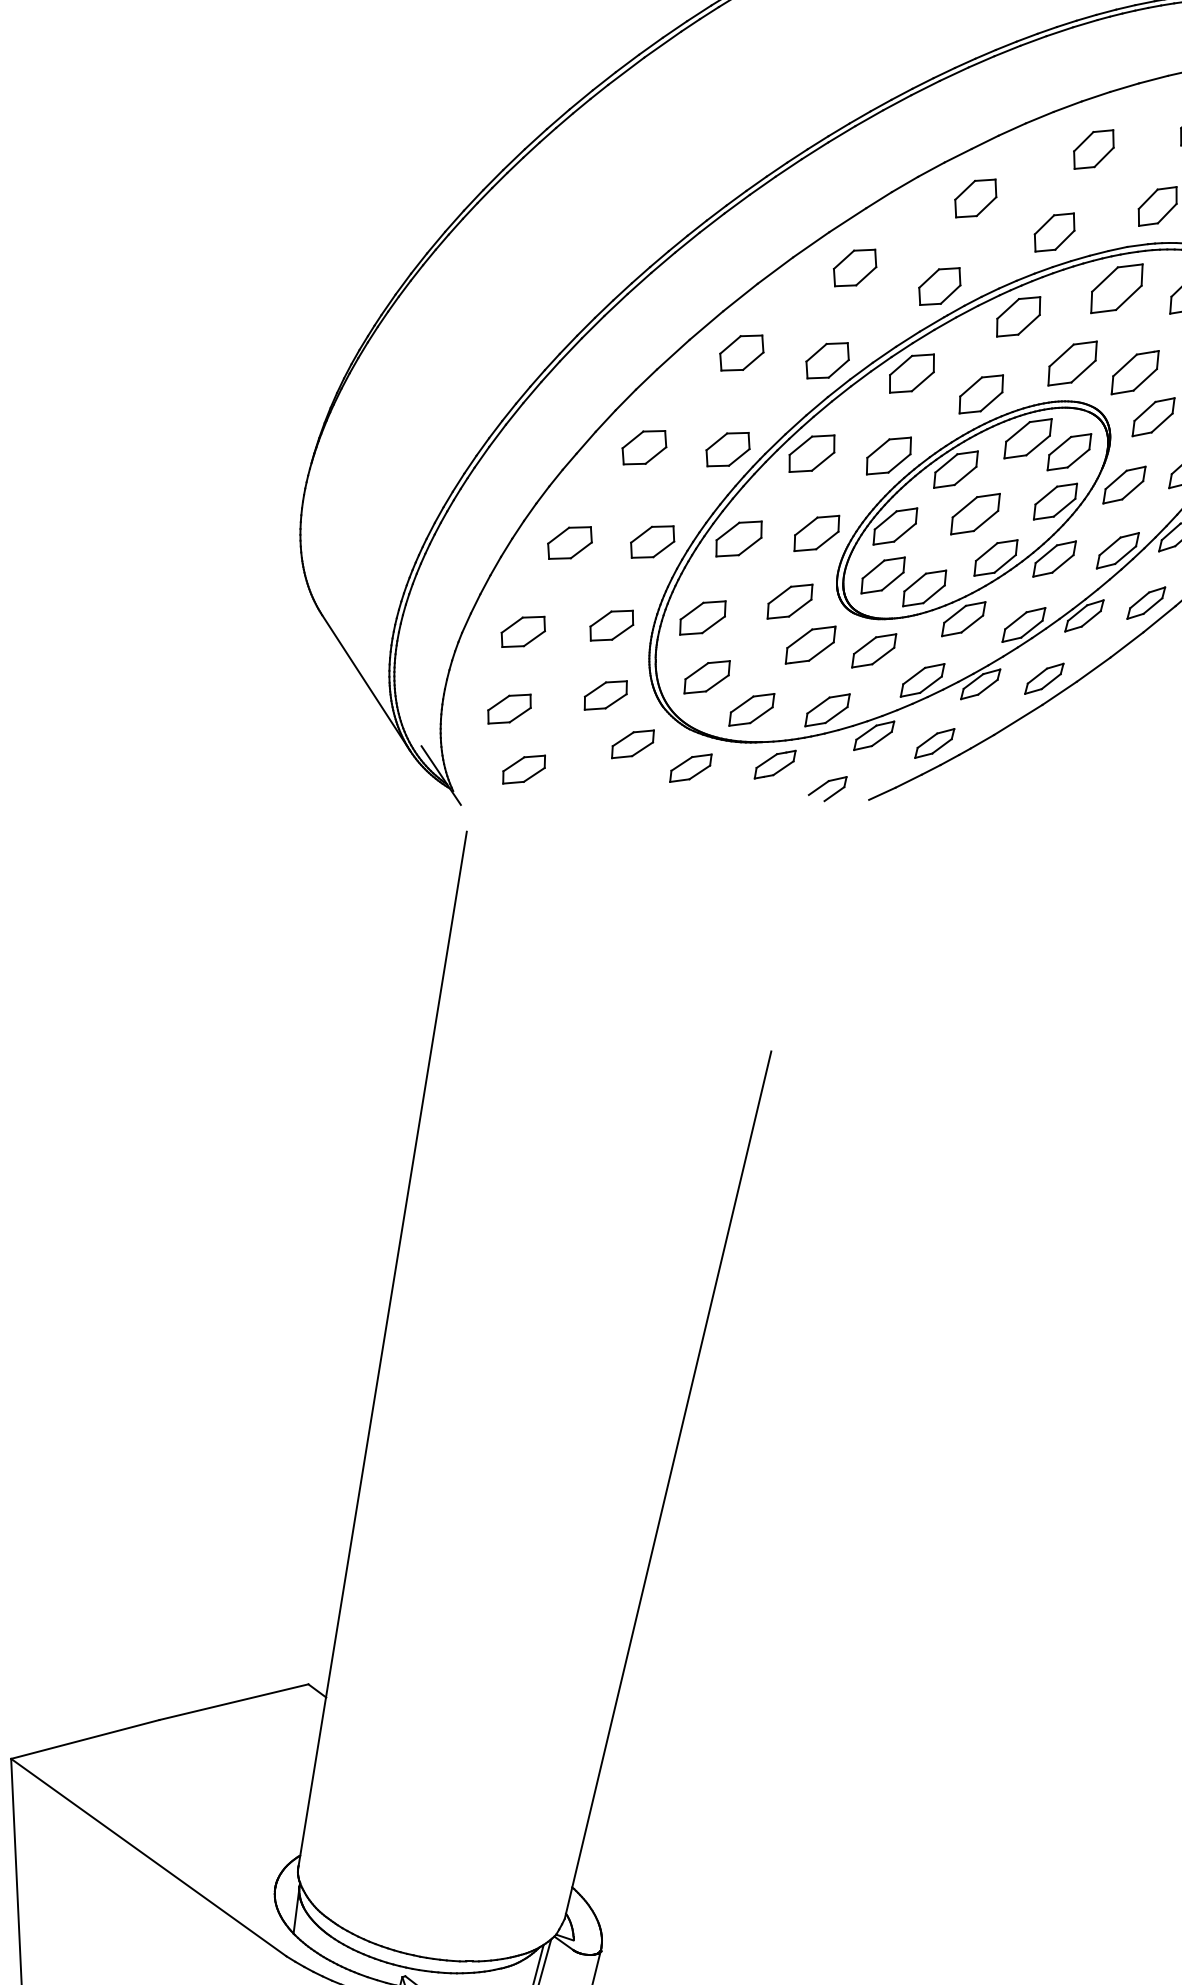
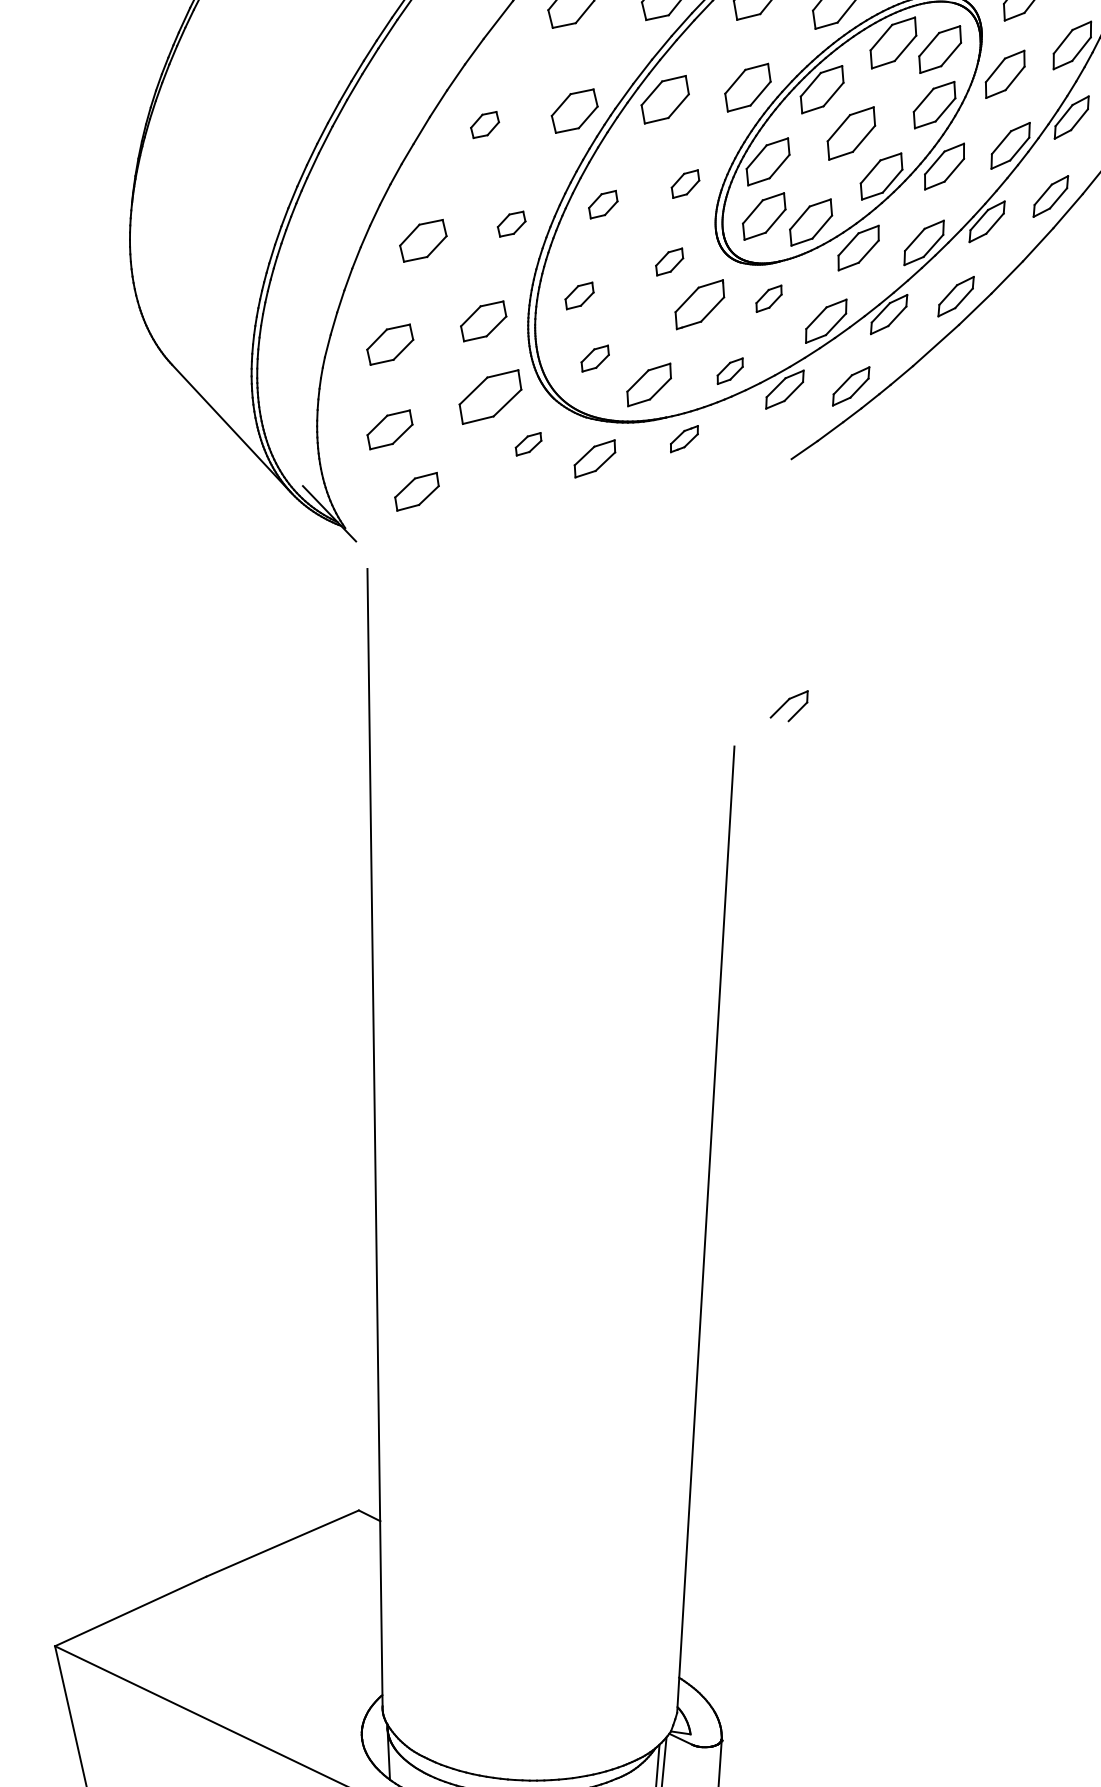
part: (644, 447) -> (485, 124), size x0.6
part: (816, 533) -> (685, 184), size x0.6
part: (738, 538) -> (602, 204), size x0.6
part: (652, 541) -> (511, 223), size x0.6
part: (789, 601) -> (669, 262), size x0.6
part: (702, 617) -> (579, 295), size x0.6
part: (874, 650) -> (769, 298), size x0.6
part: (706, 677) -> (594, 358), size x0.6
part: (605, 695) -> (490, 397), size x1.4
part: (827, 710) -> (730, 371), size x0.6
part: (632, 744) -> (528, 444), size x0.6
part: (774, 764) -> (683, 439), size x0.7
part: (827, 789) -> (789, 708), moved

